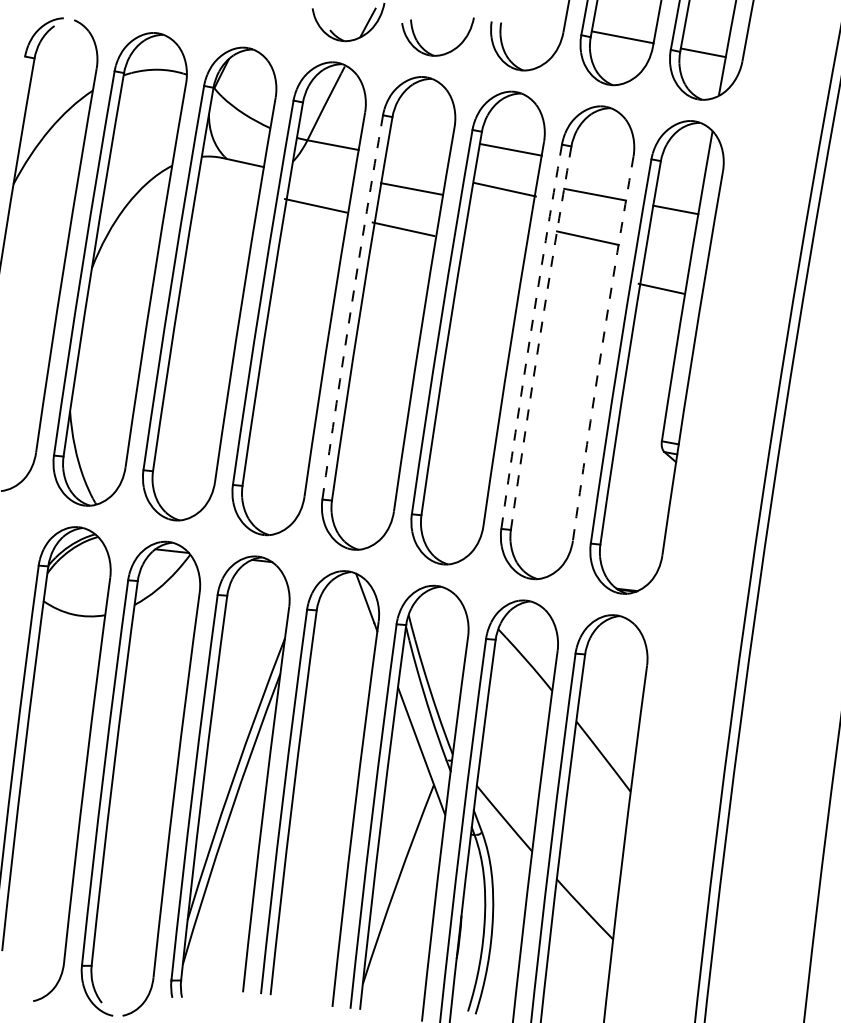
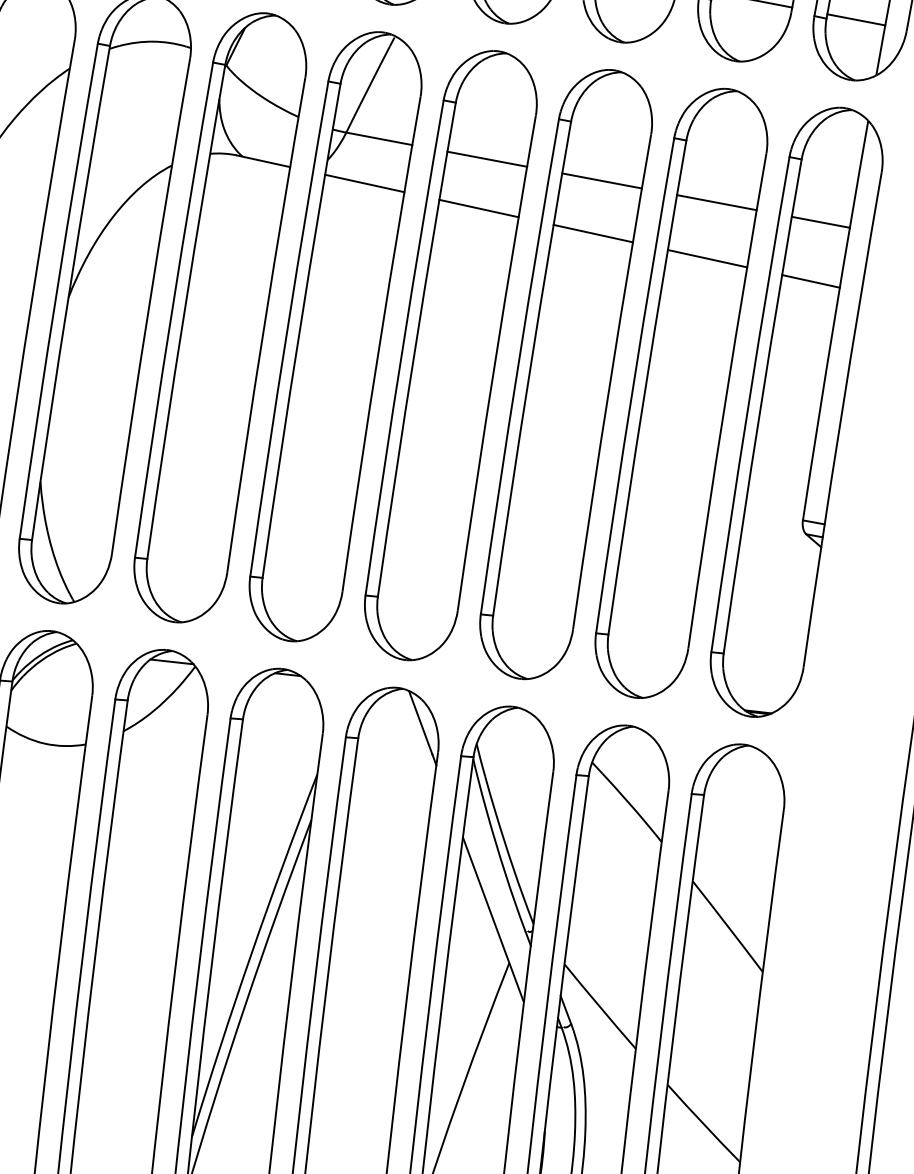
line: (510, 149) -> (601, 180), moved
line: (411, 188) -> (486, 158), moved
line: (504, 189) -> (592, 233), moved
line: (315, 205) -> (364, 183), moved
line: (403, 229) -> (479, 208), moved
line: (660, 288) -> (810, 281), moved
arc: (351, 307) -> (403, 348), dashed -> solid
arc: (530, 336) -> (633, 385), dashed -> solid
arc: (539, 337) -> (645, 386), dashed -> solid
arc: (601, 348) -> (725, 400), dashed -> solid

